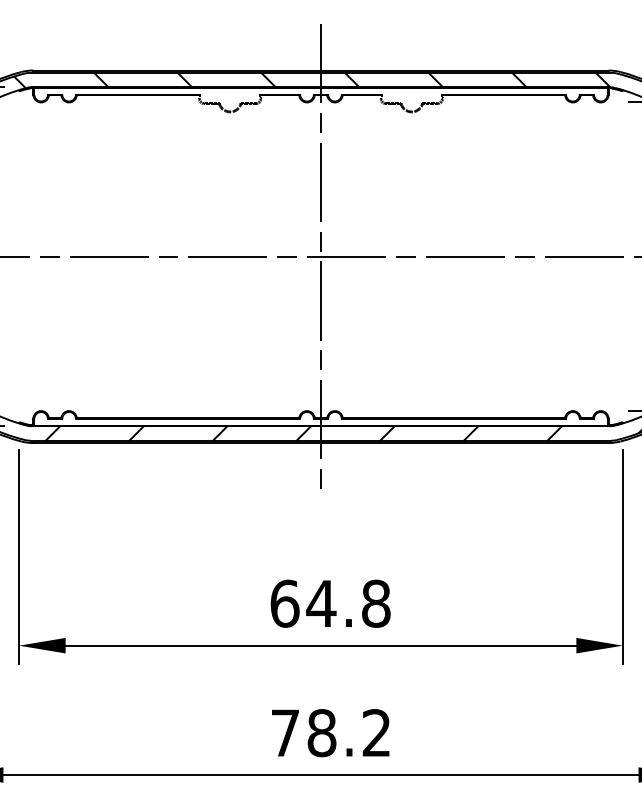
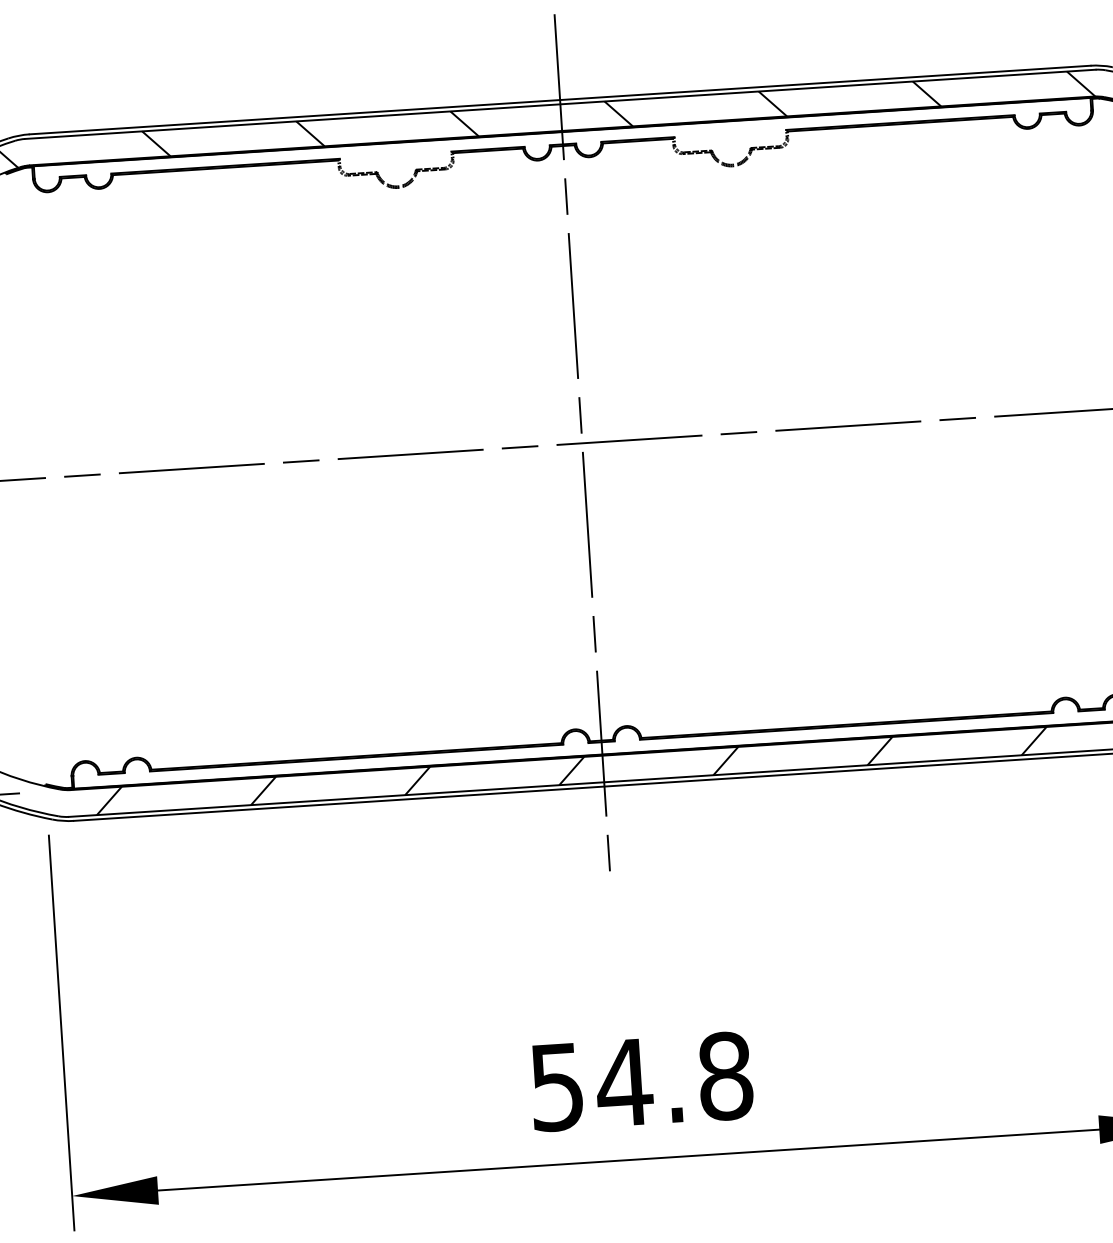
text: (284, 603) -> (556, 1086), 64.8 -> 54.8

